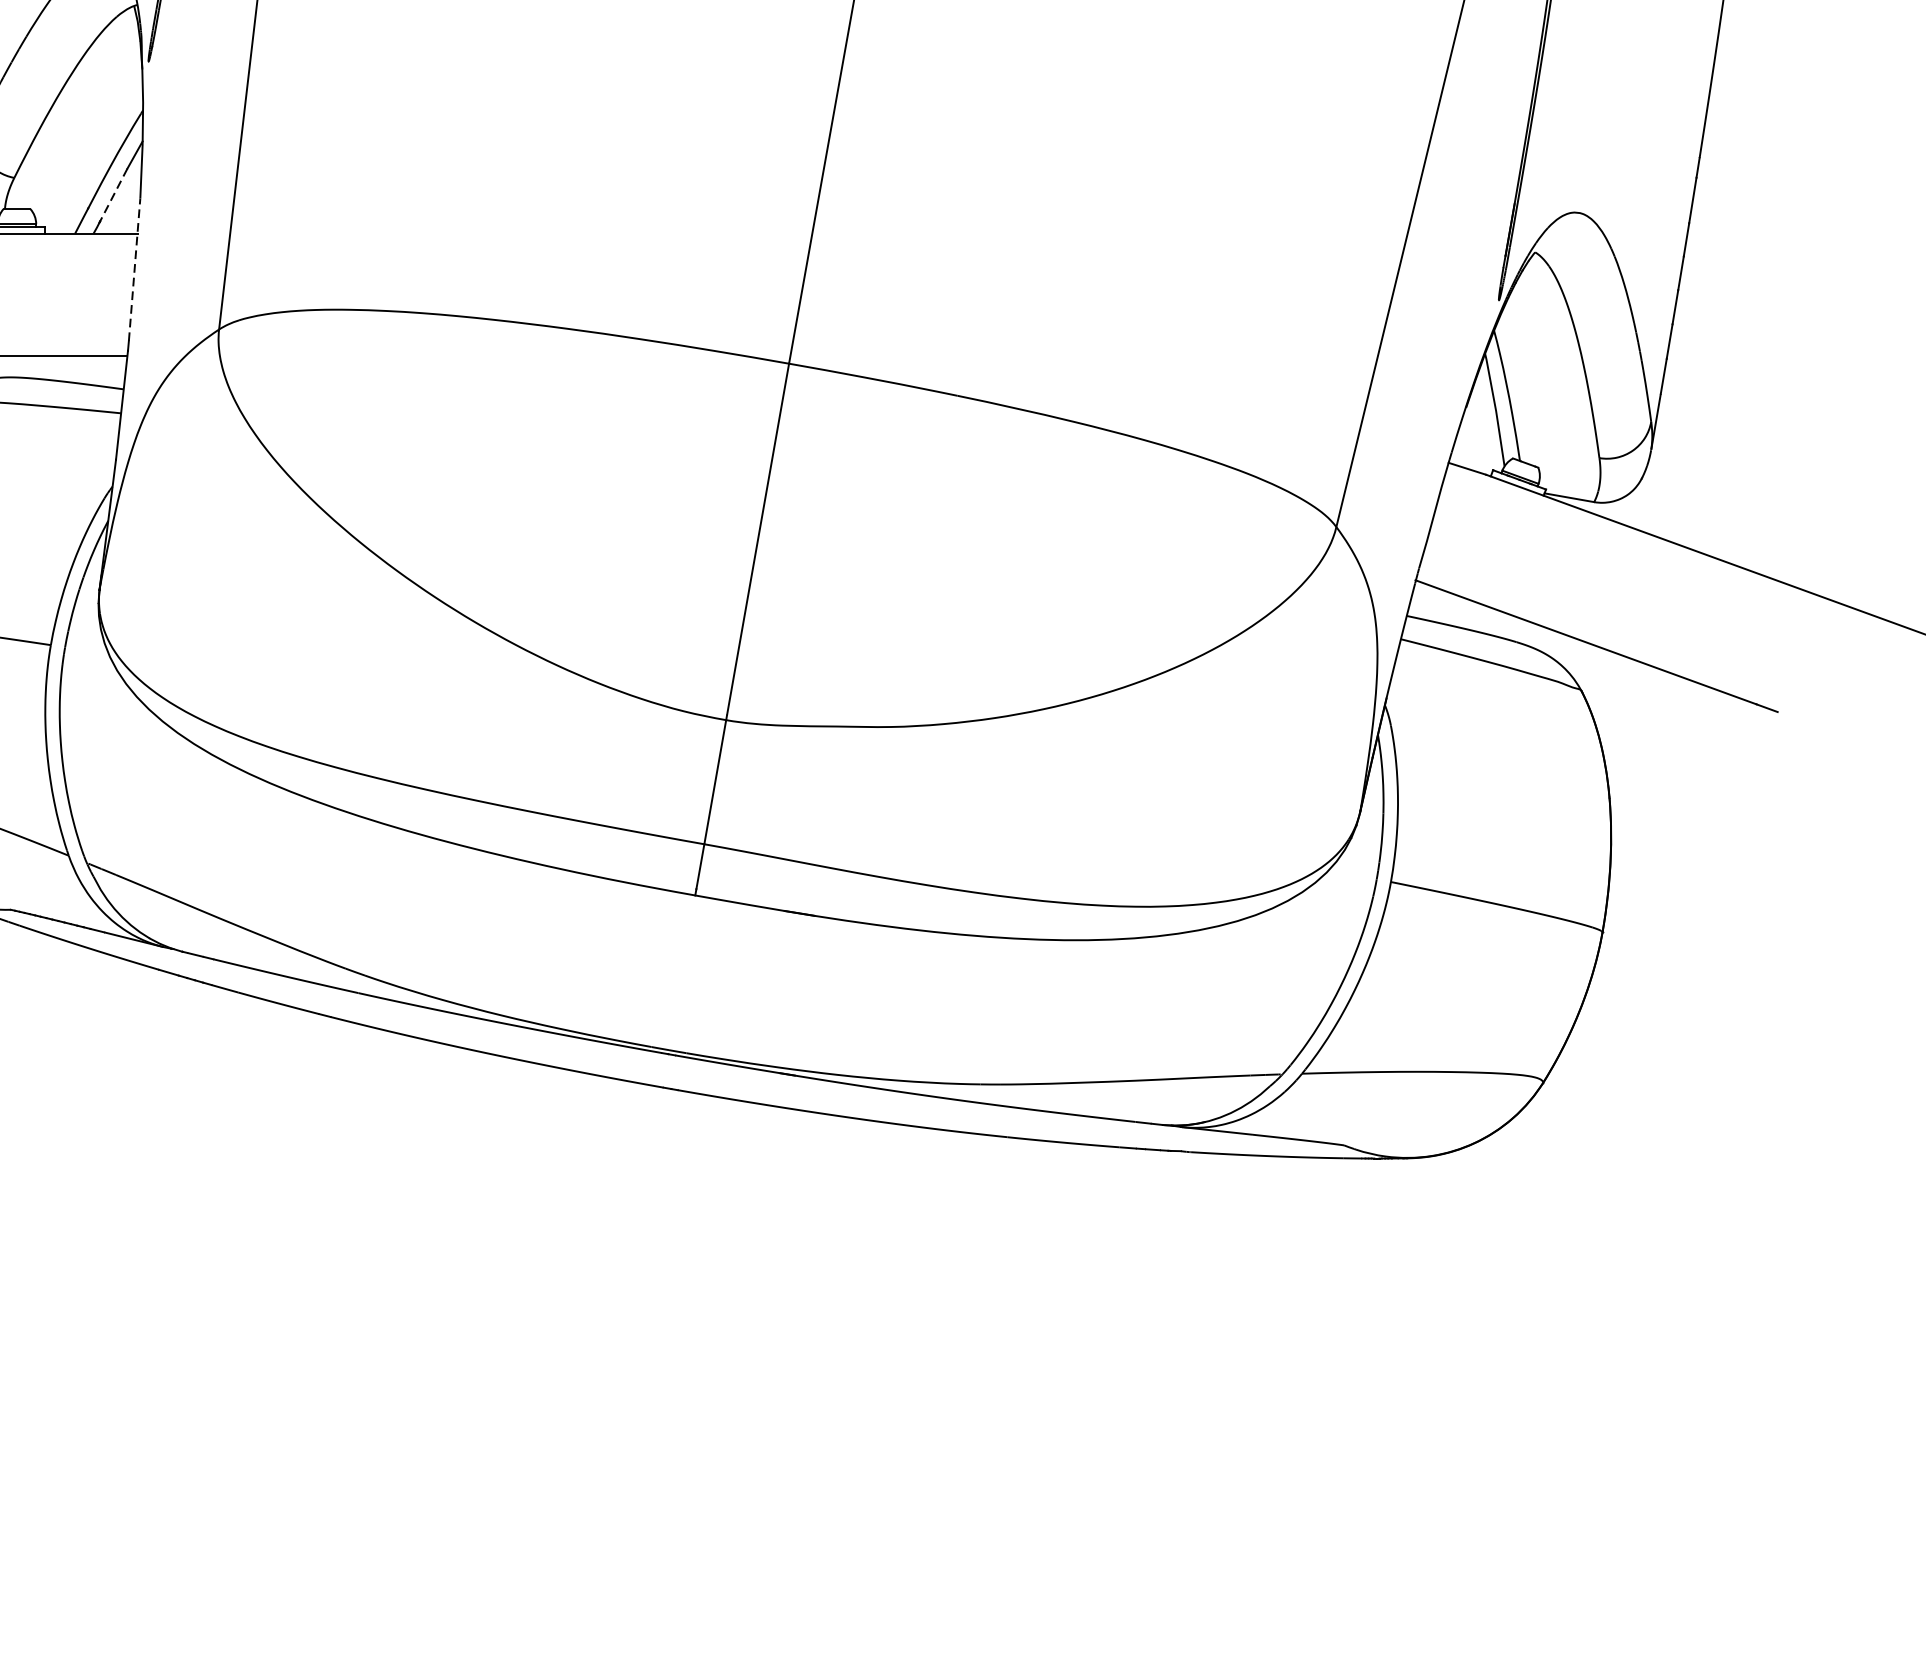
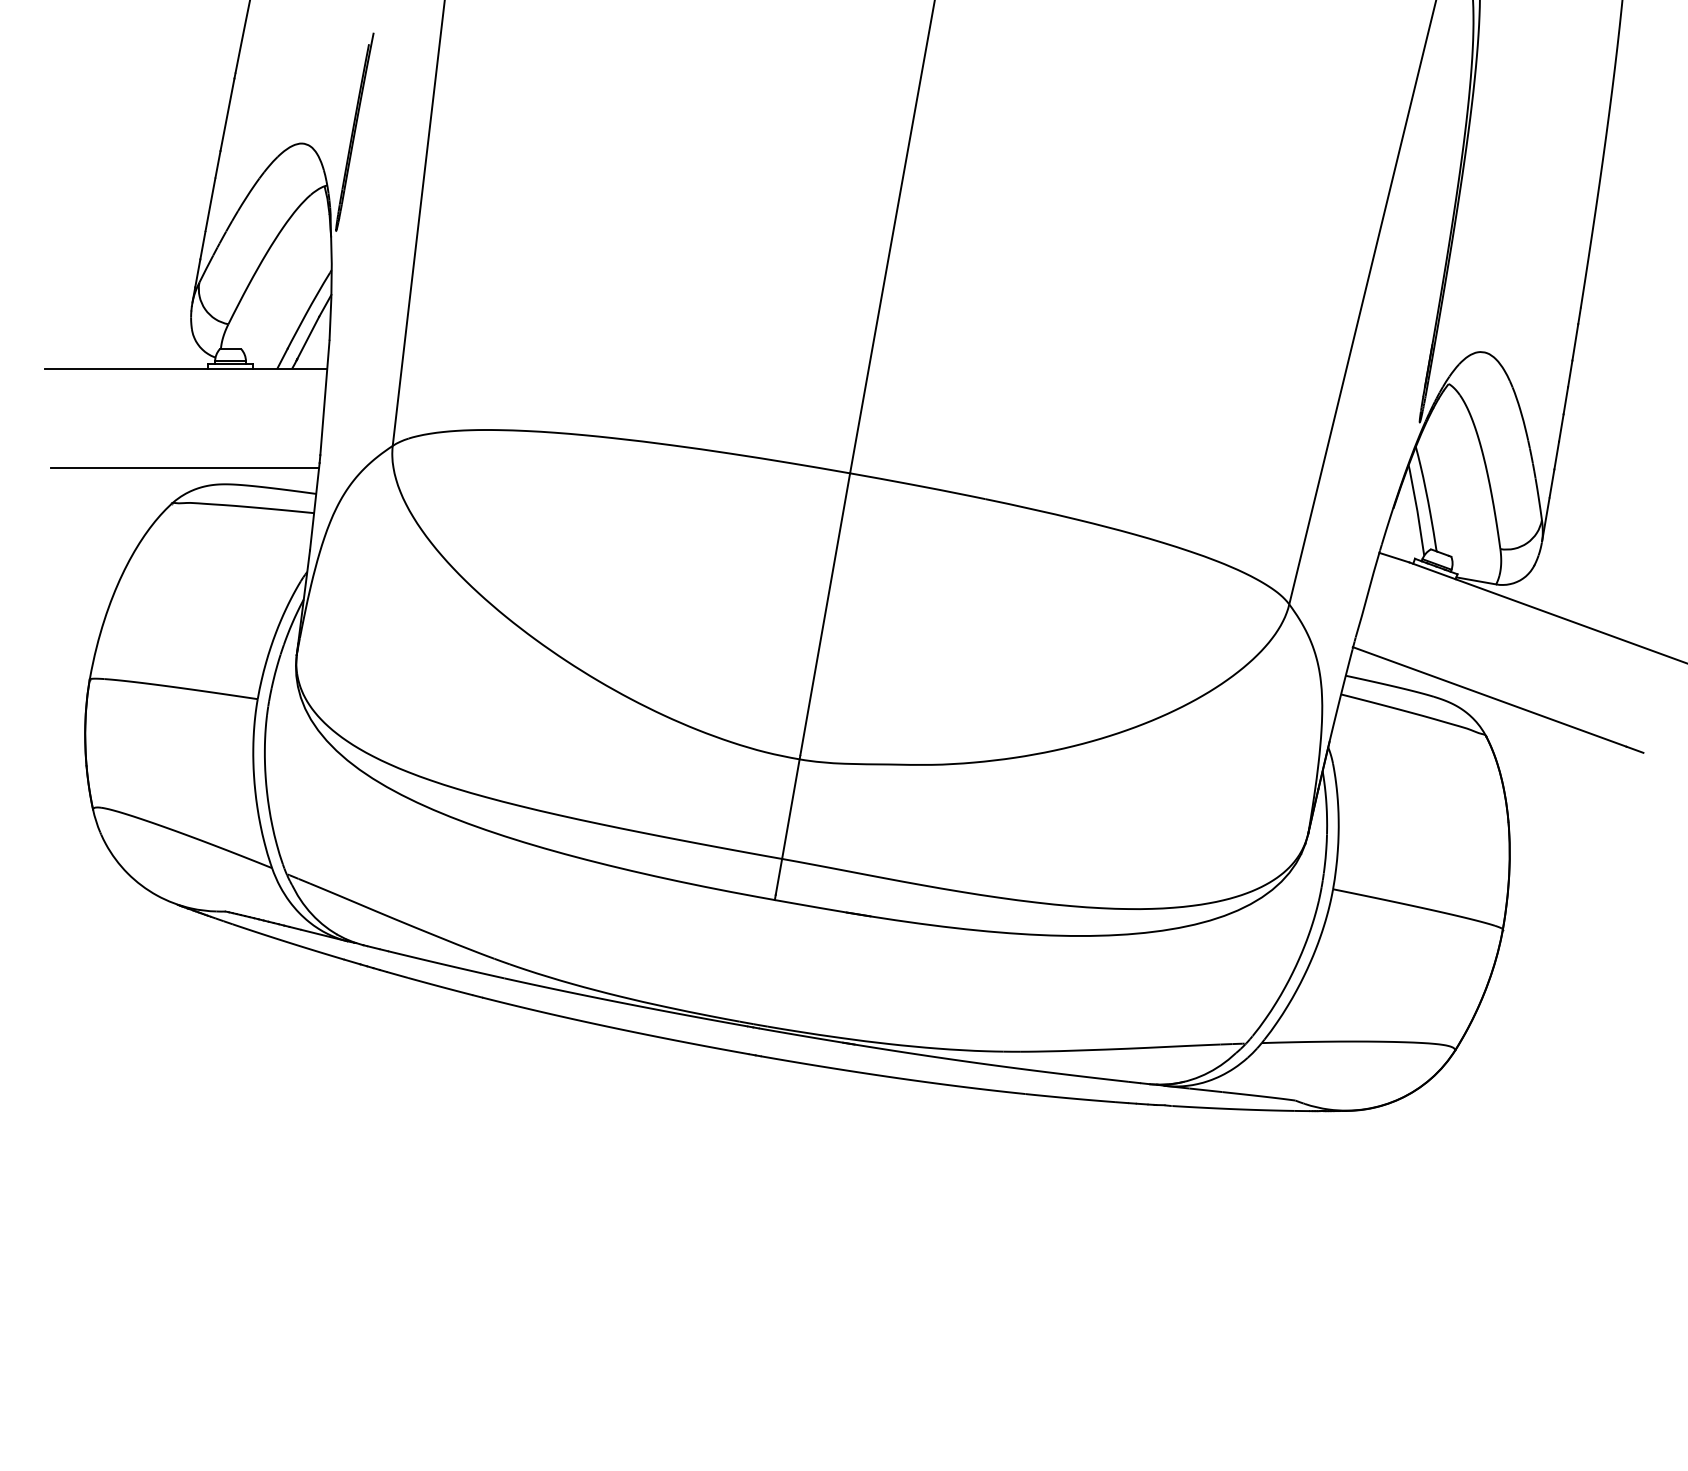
line: (114, 194) -> (308, 337), dashed -> solid
line: (134, 269) -> (324, 397), dashed -> solid

